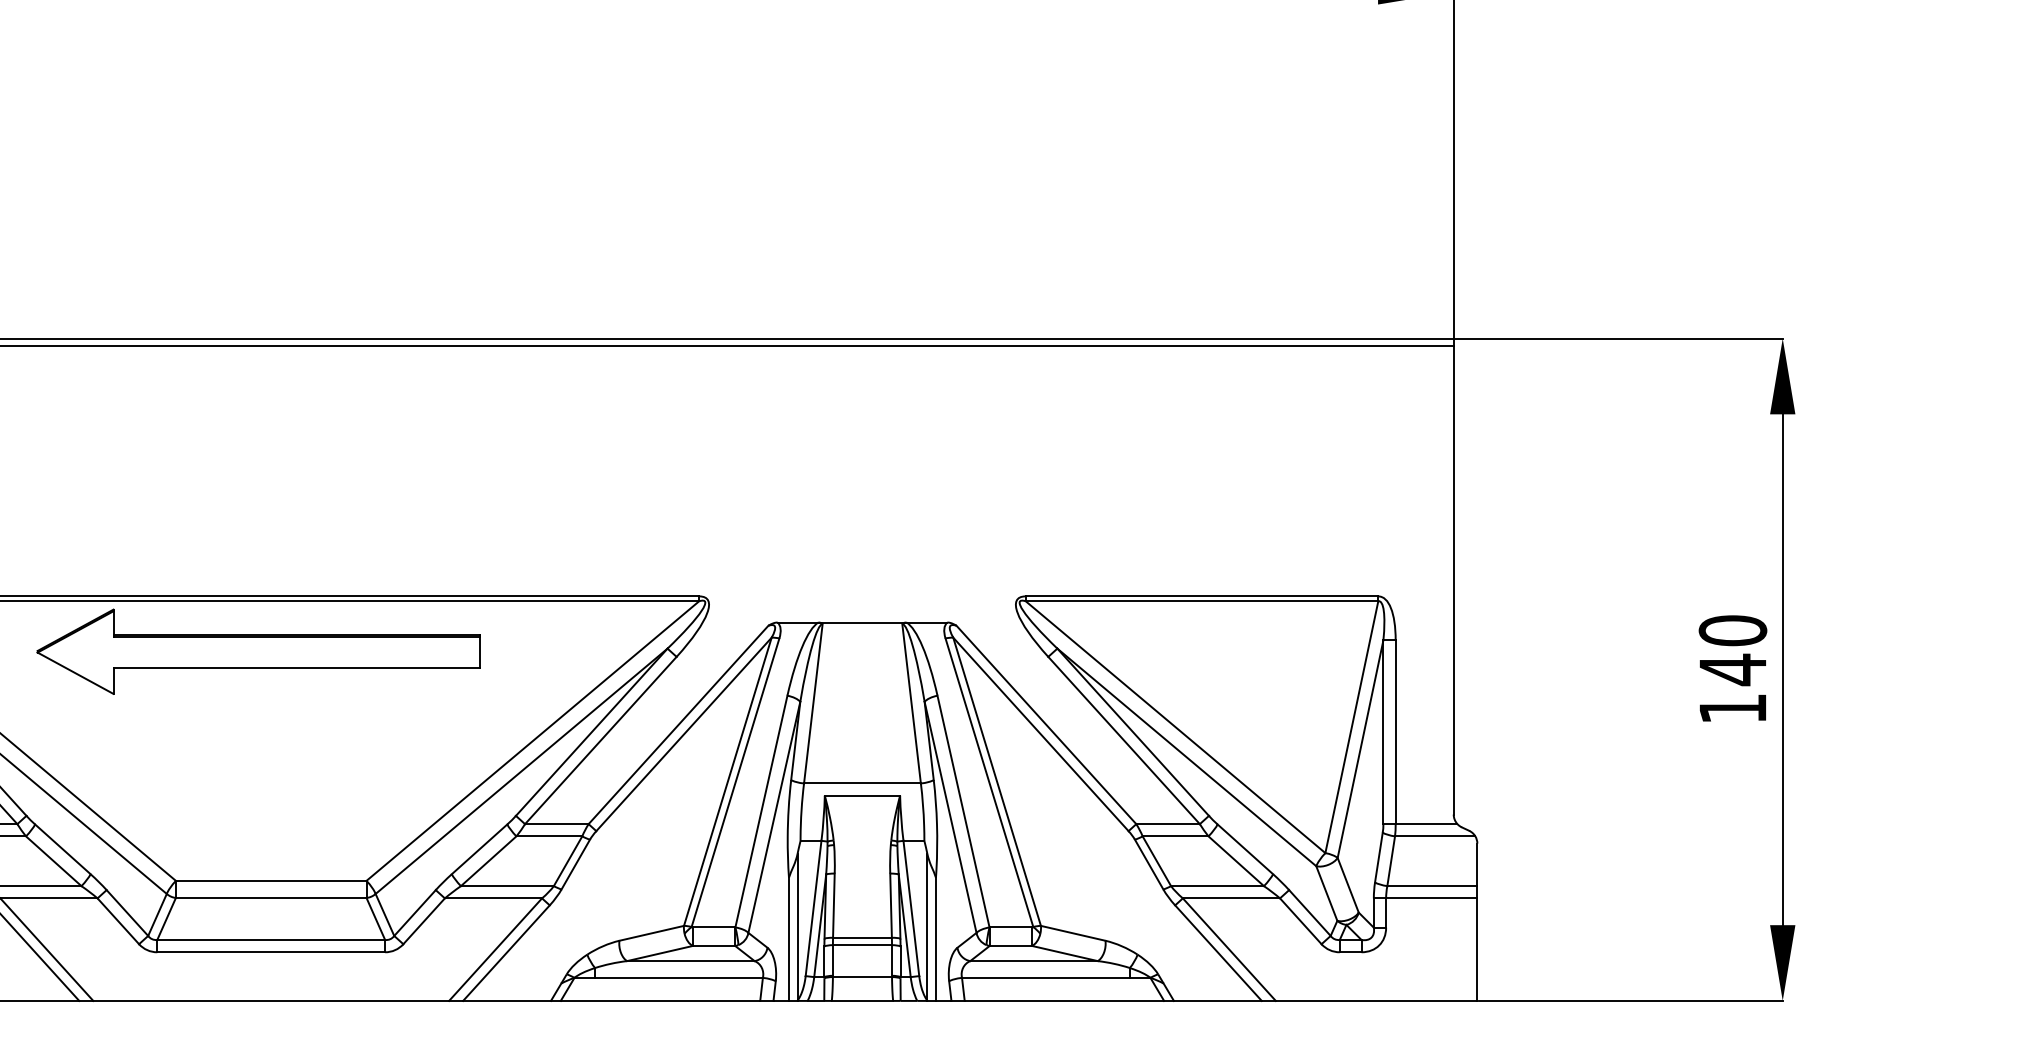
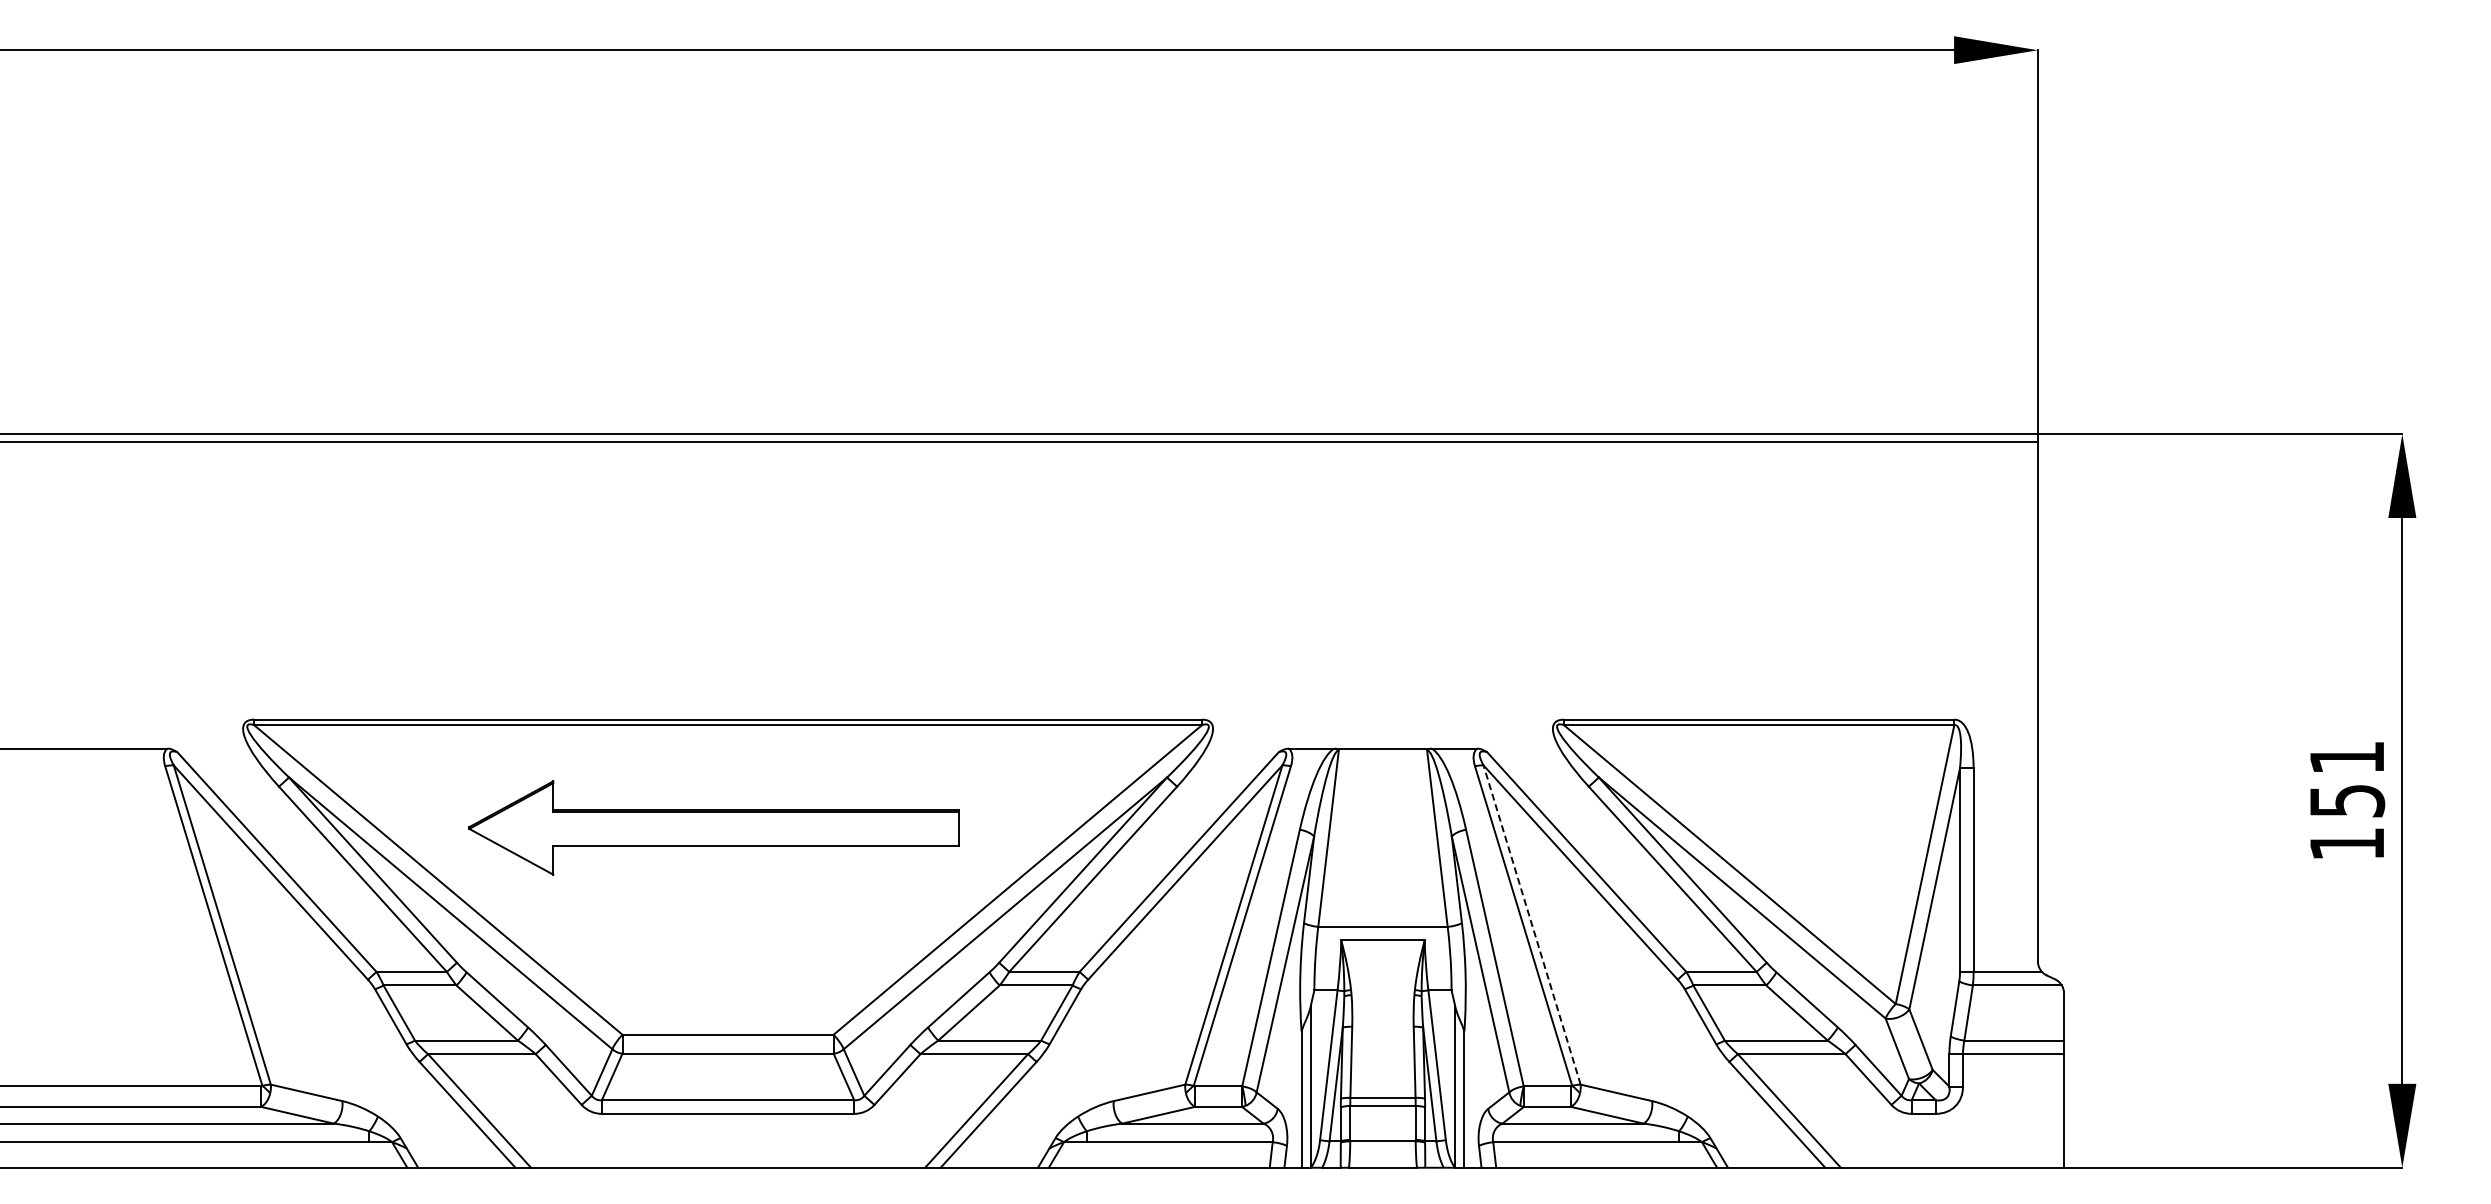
text: (1733, 650) -> (2347, 779), 140 -> 151
part: (258, 651) -> (713, 827), moved
line: (997, 782) -> (1532, 925), solid -> dashed

